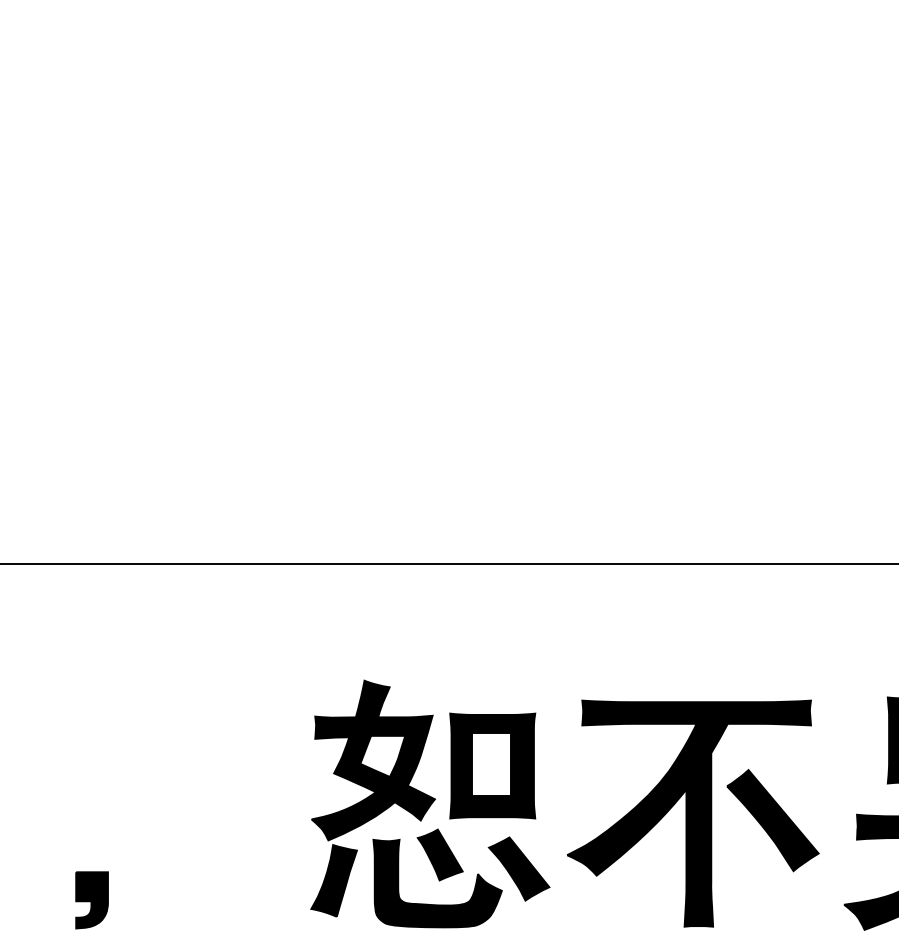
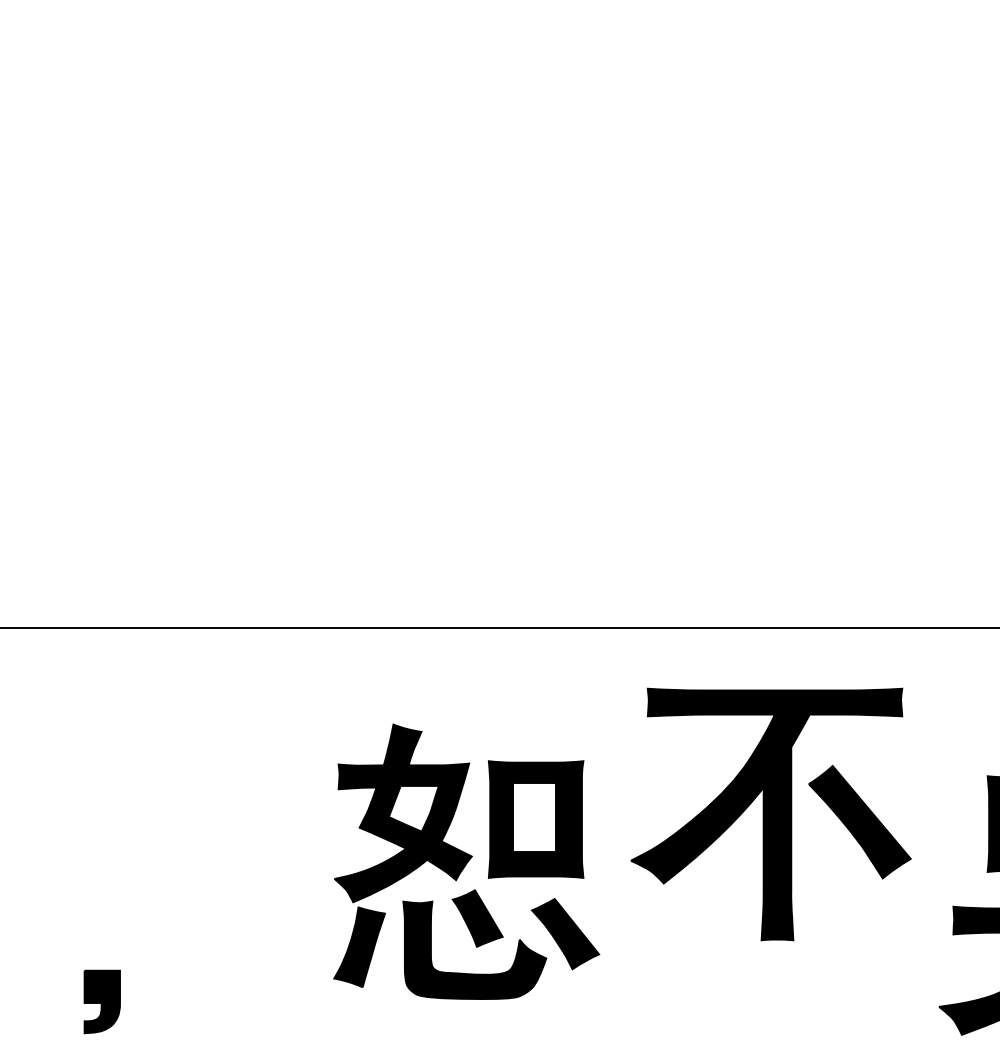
part: (430, 803) -> (466, 861), moved
part: (692, 813) -> (770, 814), moved

